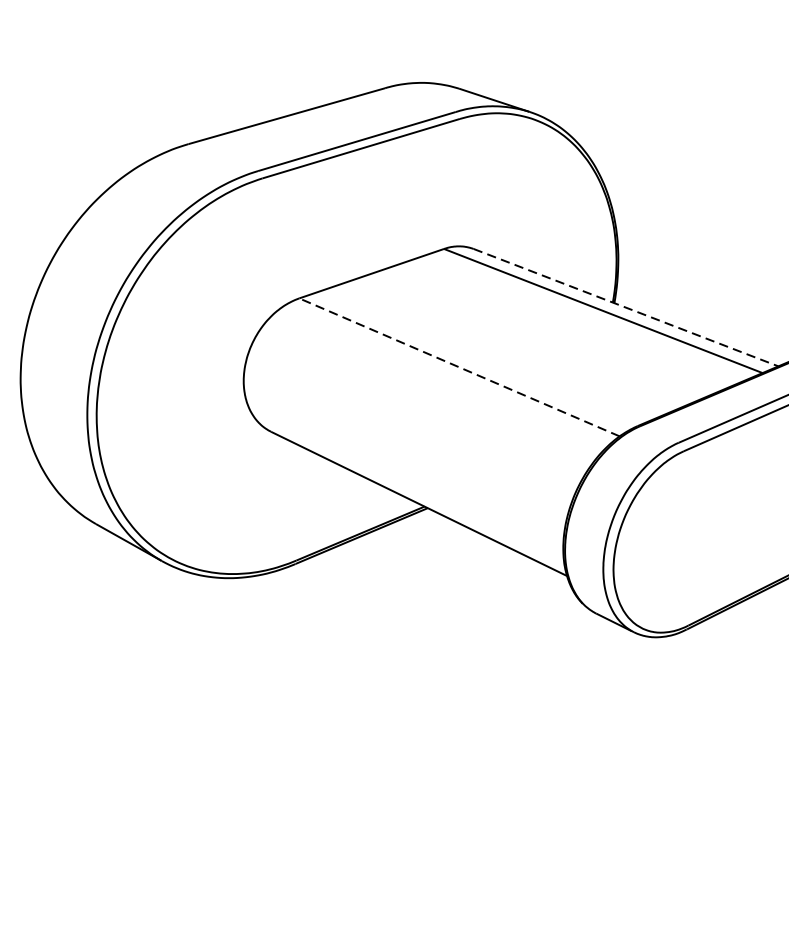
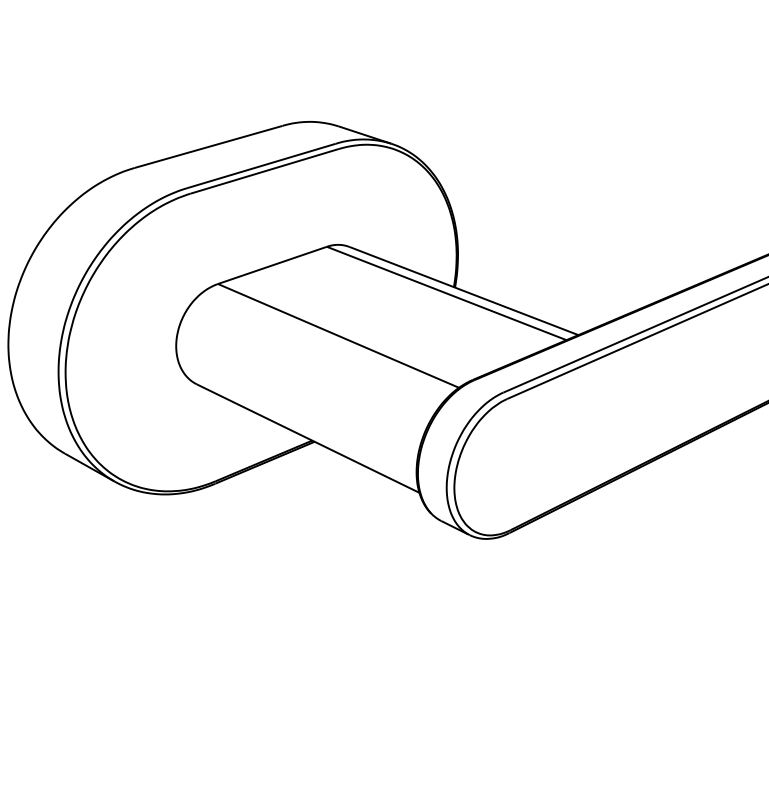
line: (625, 307) -> (463, 290), dashed -> solid
line: (459, 366) -> (338, 335), dashed -> solid

